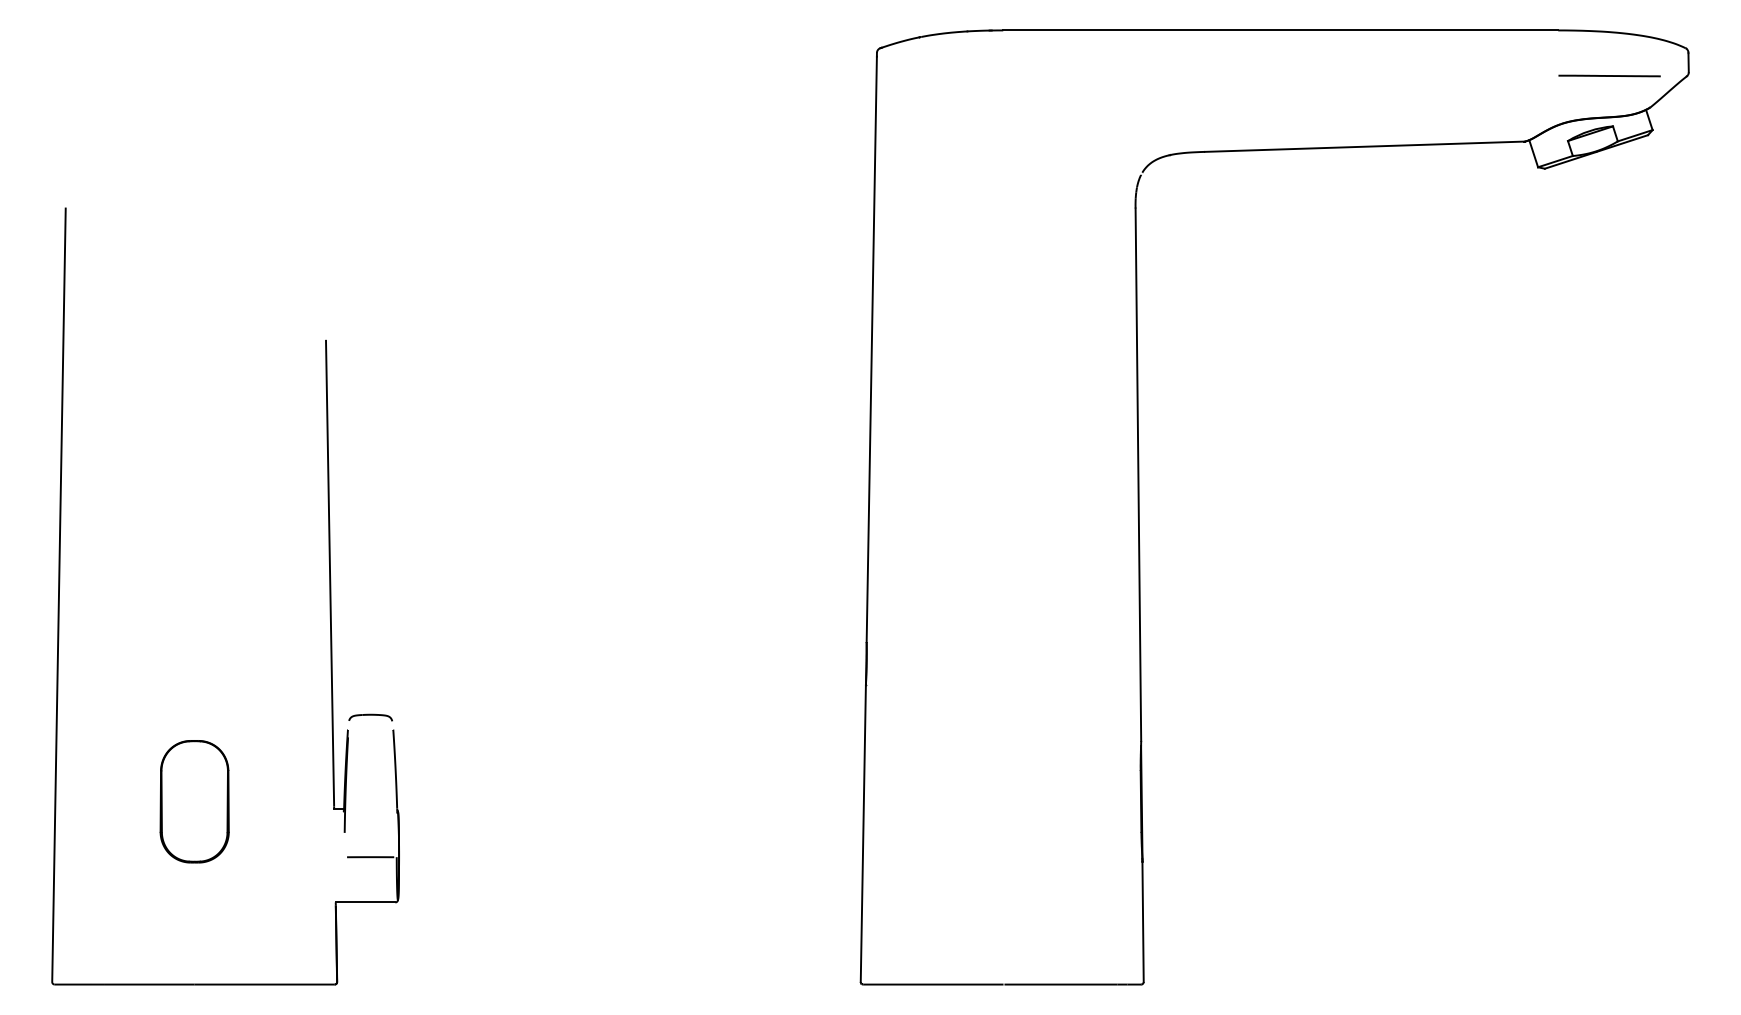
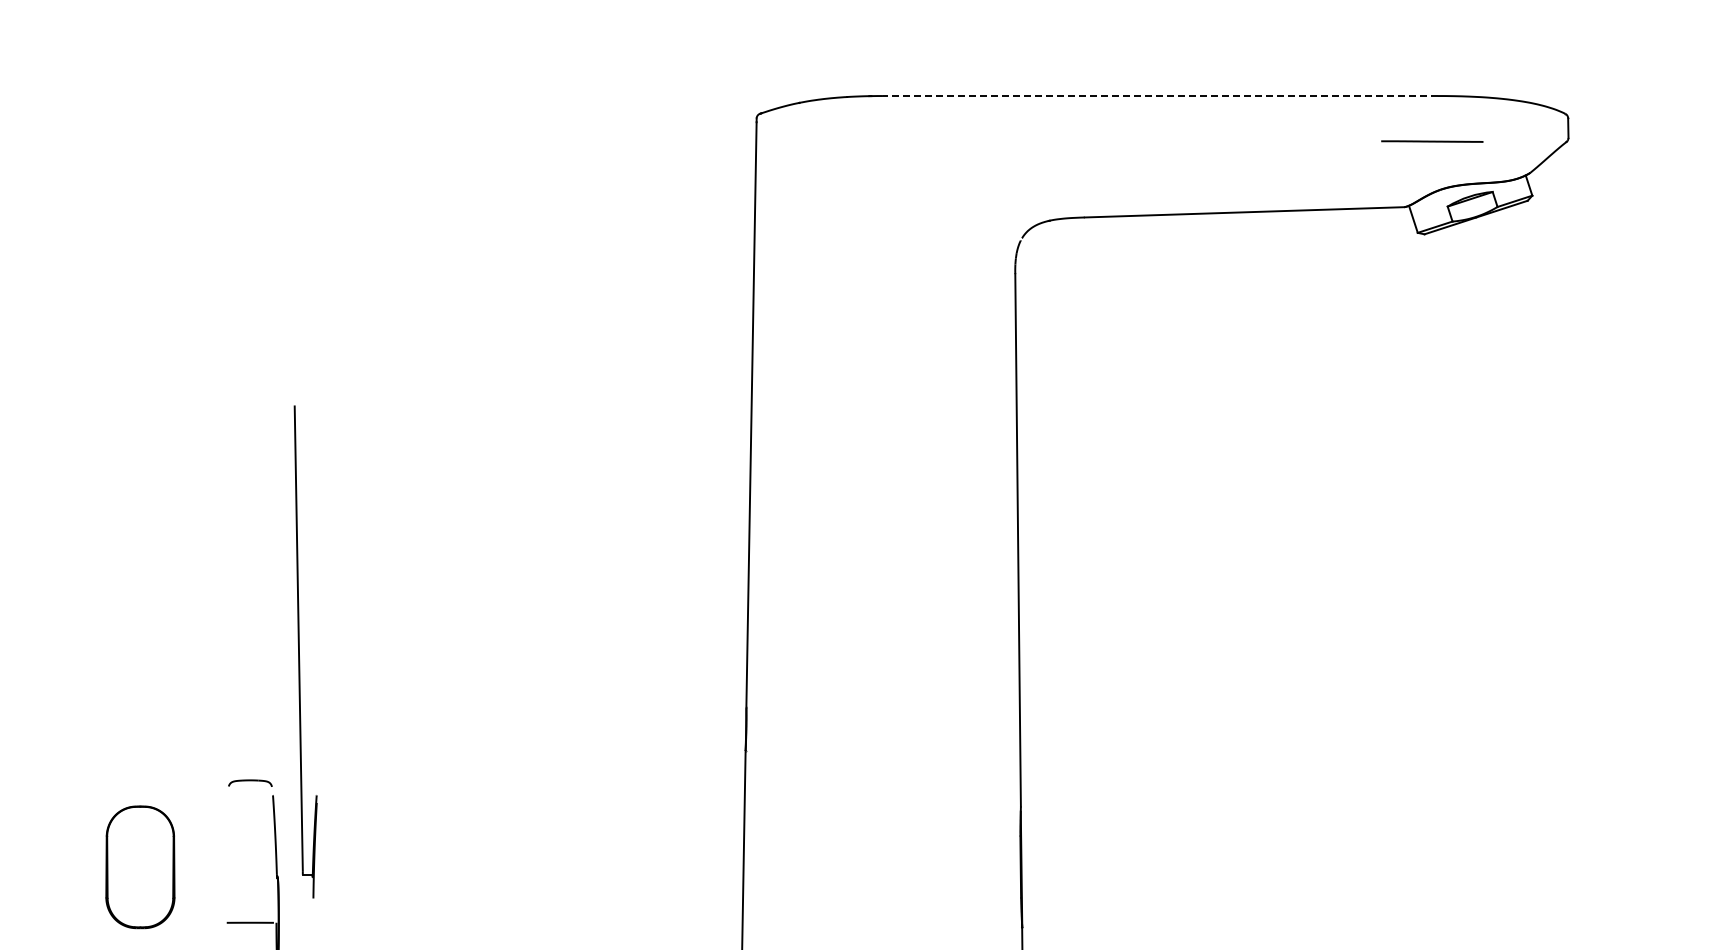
line: (1280, 30) -> (1160, 96), solid -> dashed
line: (1609, 75) -> (1432, 141), moved
part: (336, 585) -> (305, 651), moved
part: (194, 801) -> (140, 867), moved

